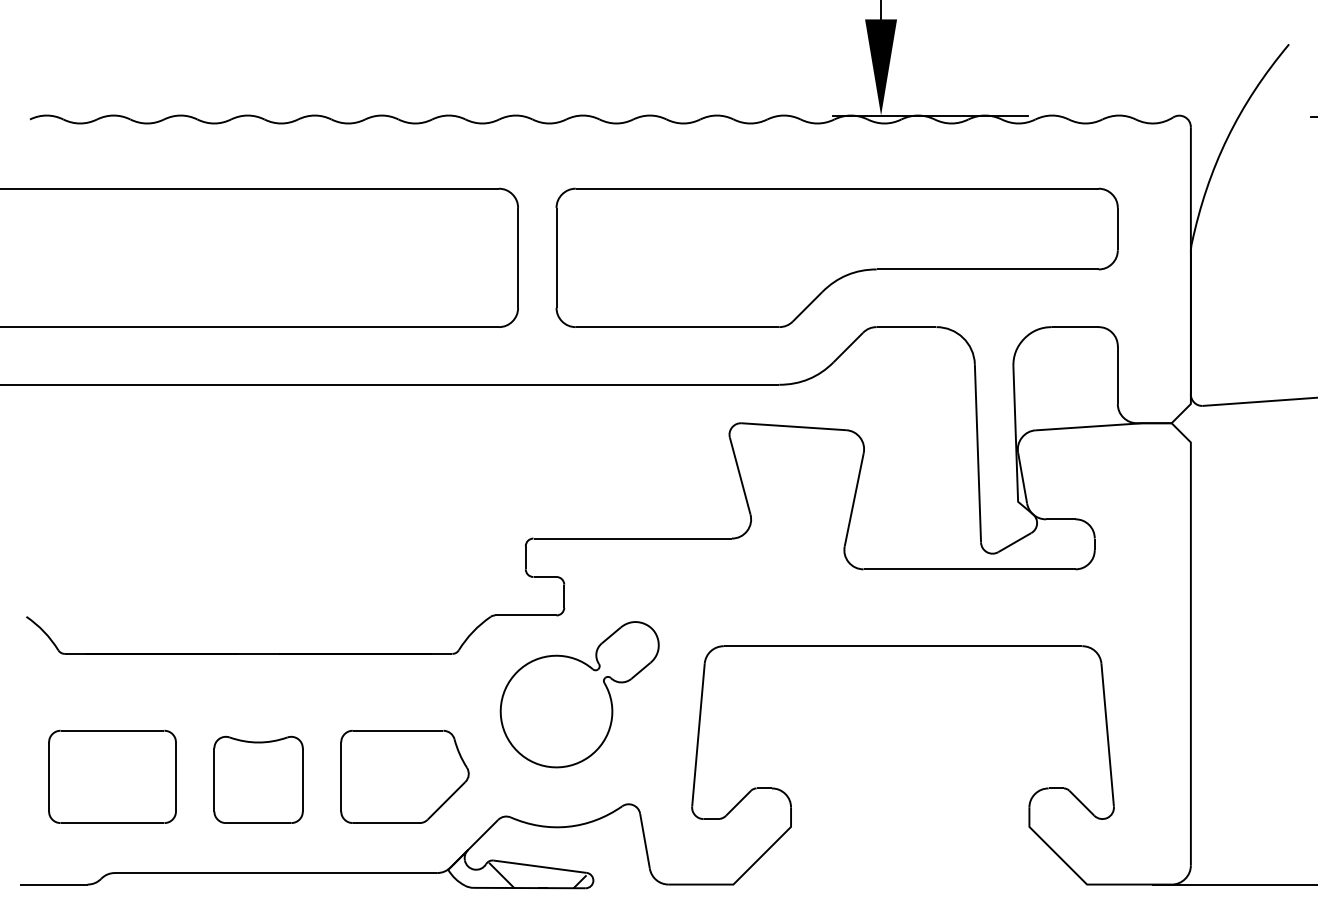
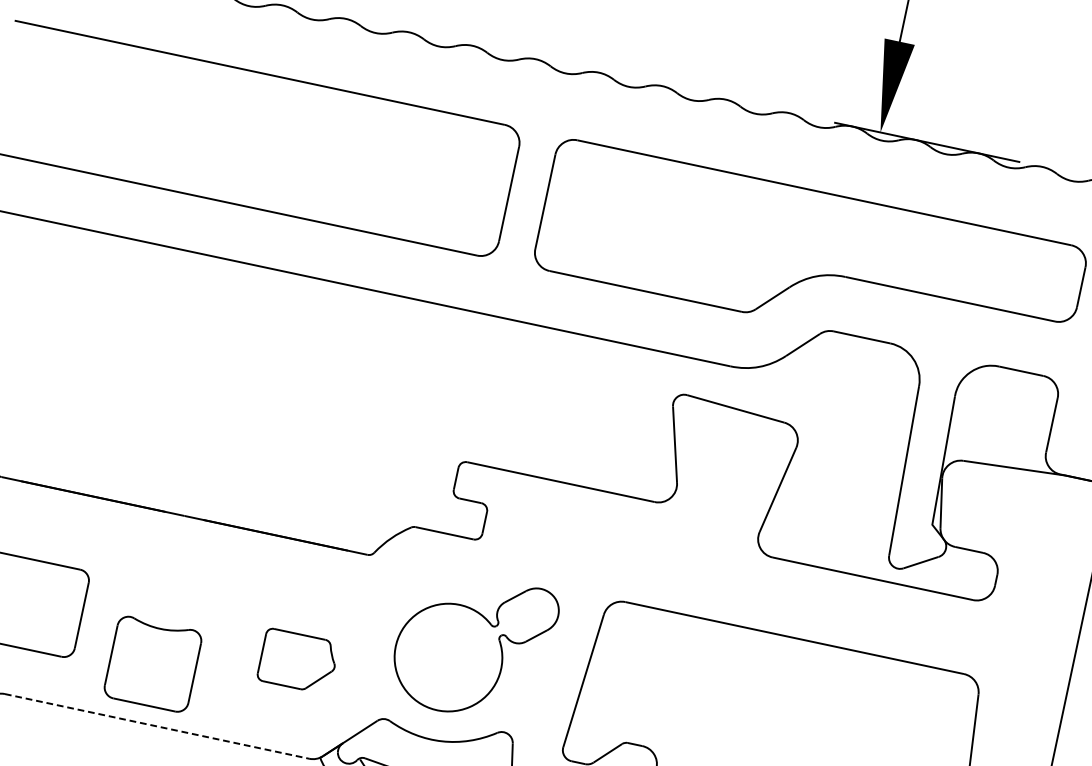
part: (579, 694) -> (473, 646), moved
part: (404, 776) -> (297, 661), size x0.6
part: (258, 779) -> (152, 663), moved
line: (276, 873) -> (157, 726), solid -> dashed

